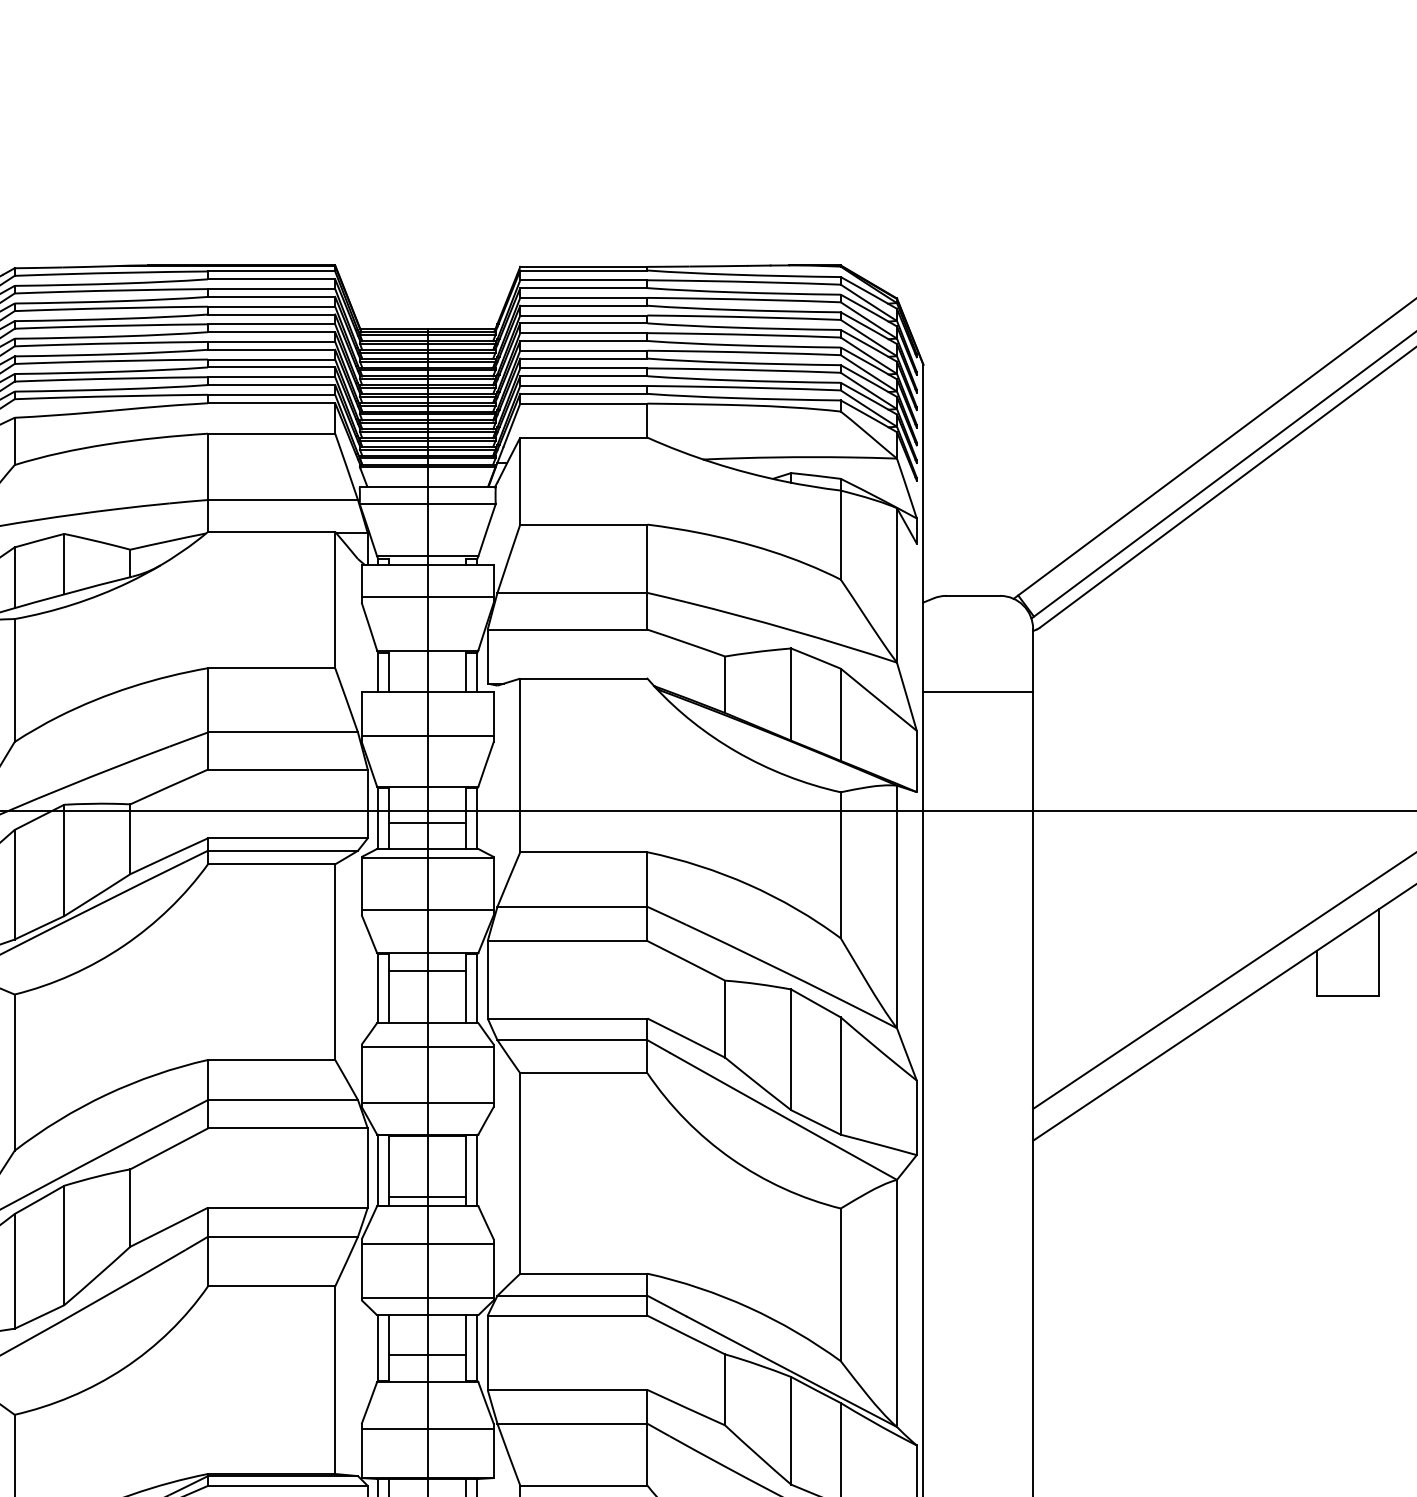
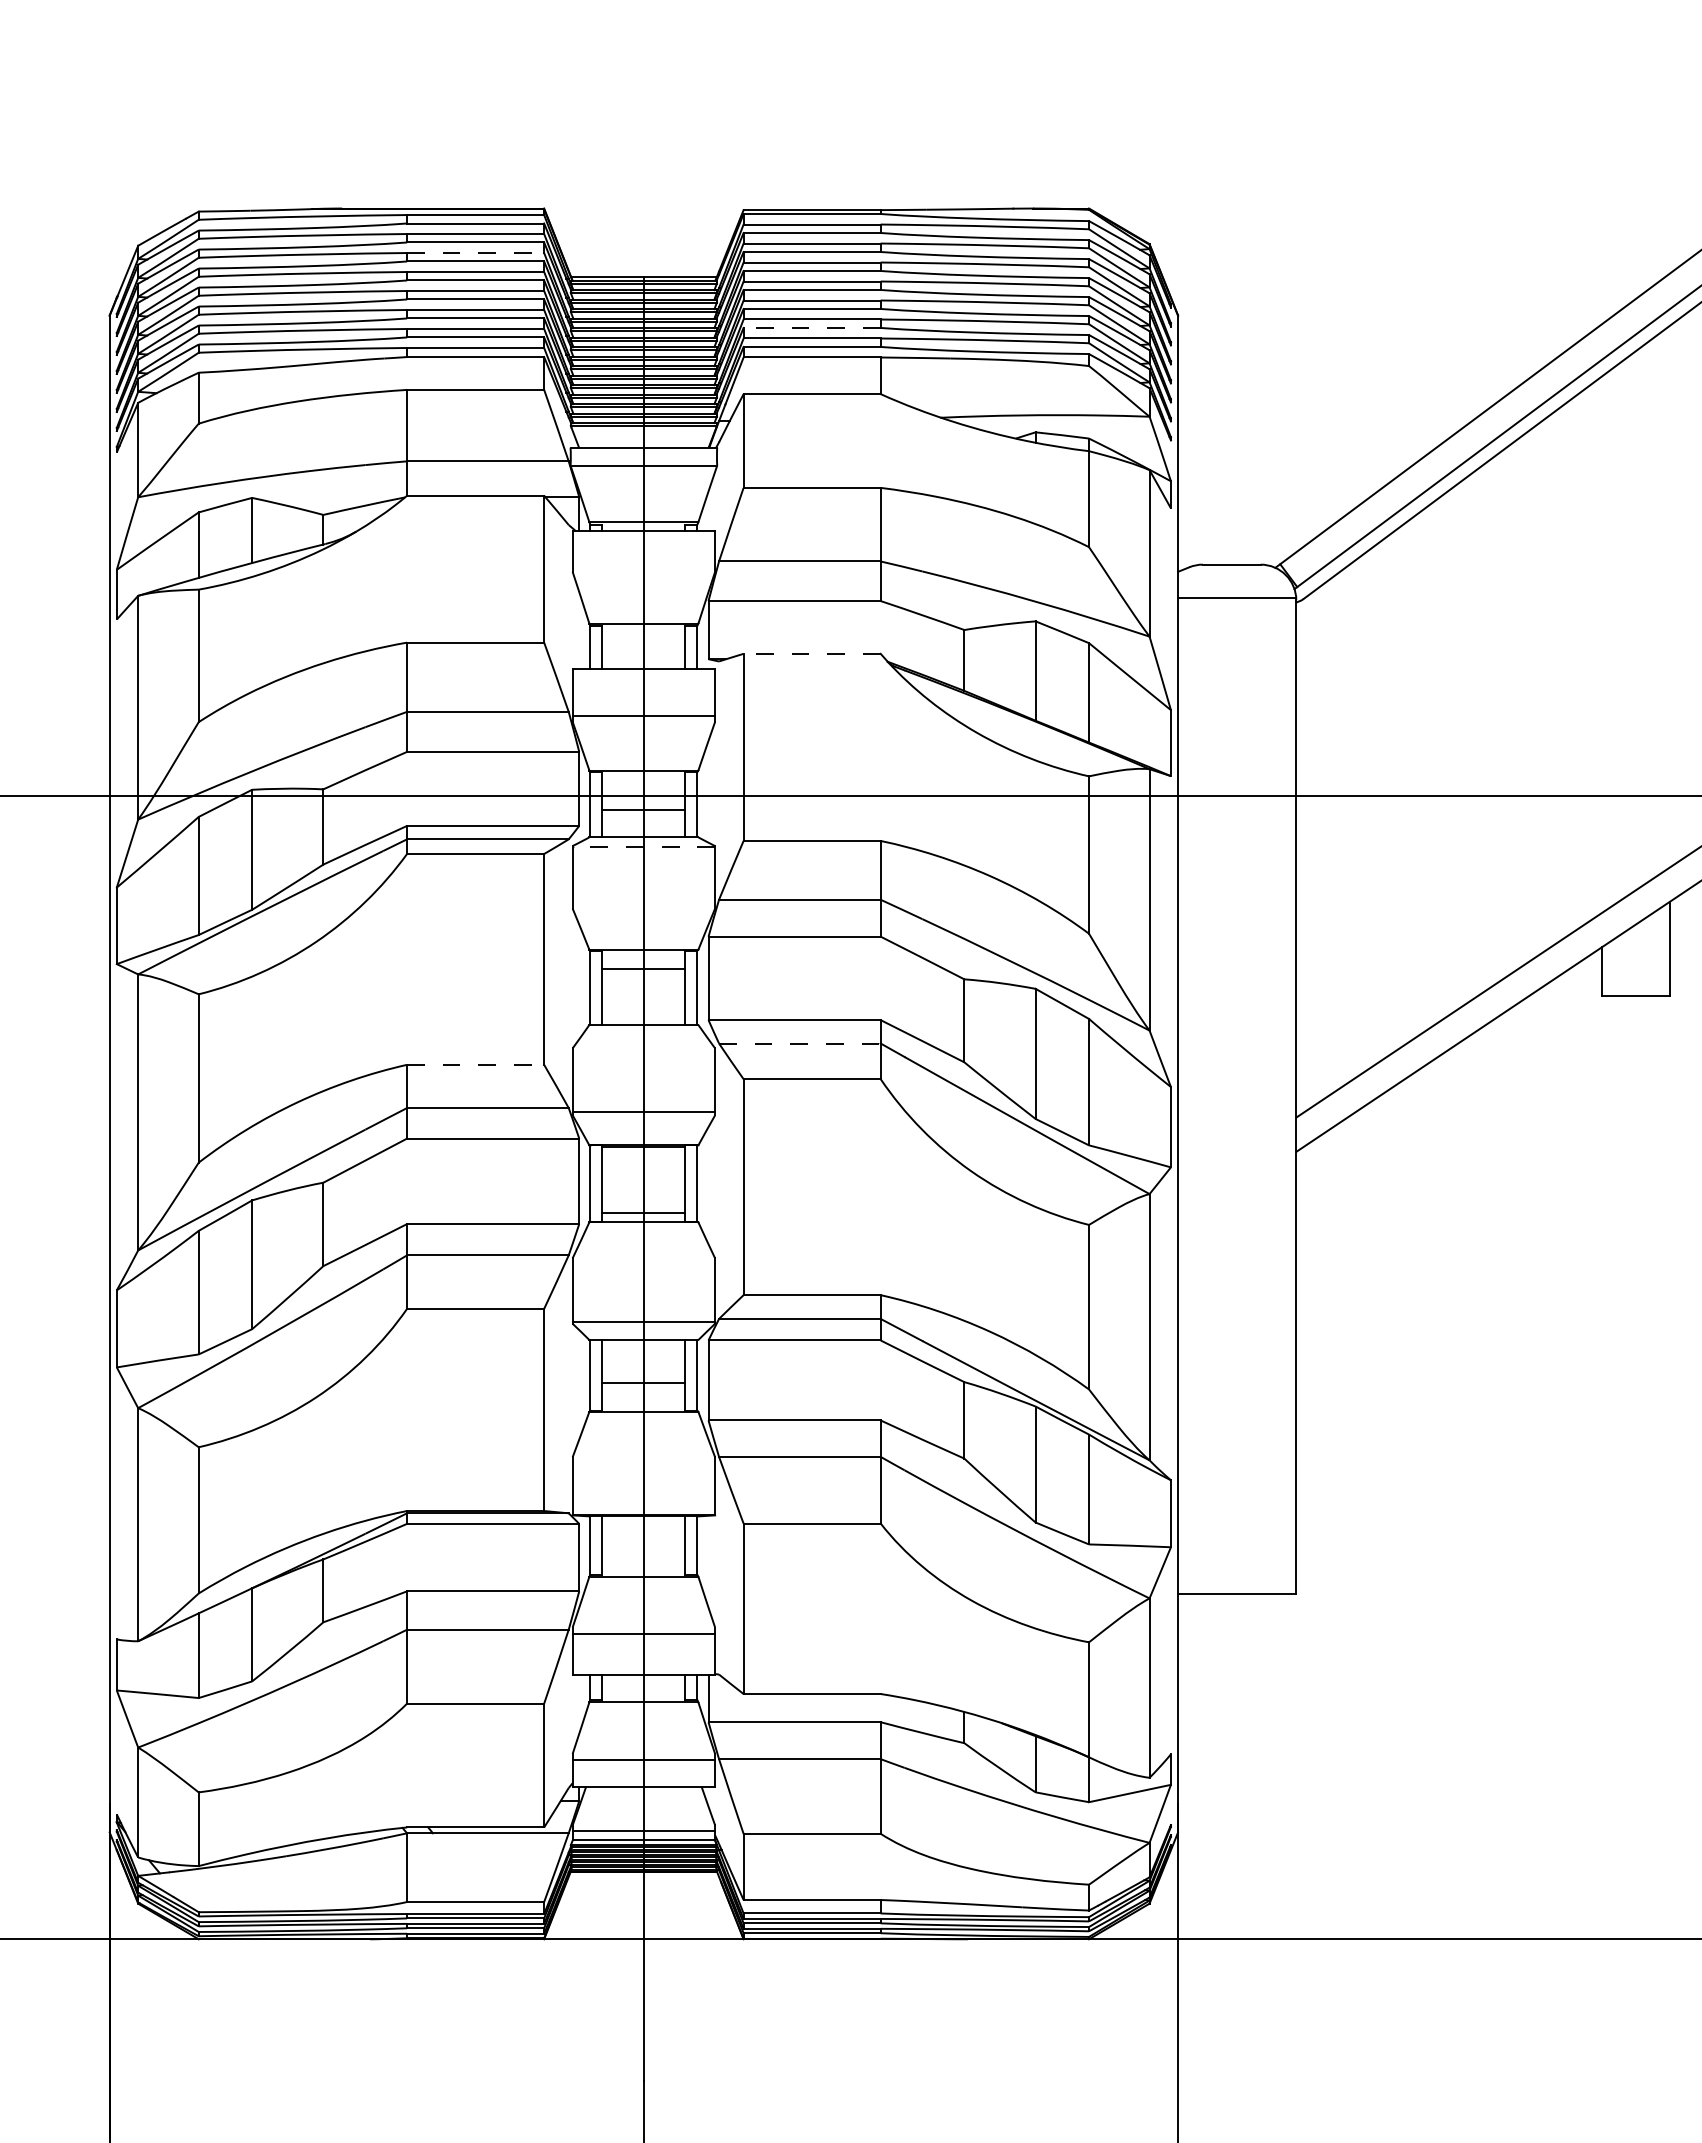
line: (271, 307) -> (475, 253), solid -> dashed
line: (584, 375) -> (812, 327), solid -> dashed
line: (427, 596) -> (643, 565), removed
line: (584, 678) -> (812, 653), solid -> dashed
line: (978, 691) -> (1237, 597), moved
line: (427, 858) -> (643, 847), solid -> dashed
line: (427, 910) -> (643, 903), removed
line: (572, 1040) -> (799, 1043), solid -> dashed
line: (427, 1047) -> (643, 1051), removed
line: (271, 1059) -> (475, 1064), solid -> dashed
line: (427, 1243) -> (643, 1262), removed
line: (427, 1428) -> (643, 1462), removed

